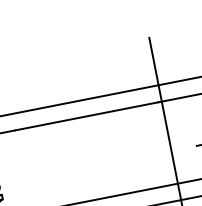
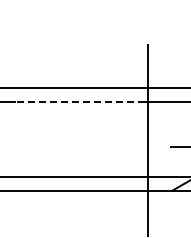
line: (86, 116) -> (79, 102), solid -> dashed

